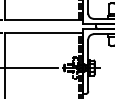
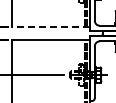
line: (44, 20) -> (50, 27), solid -> dashed

